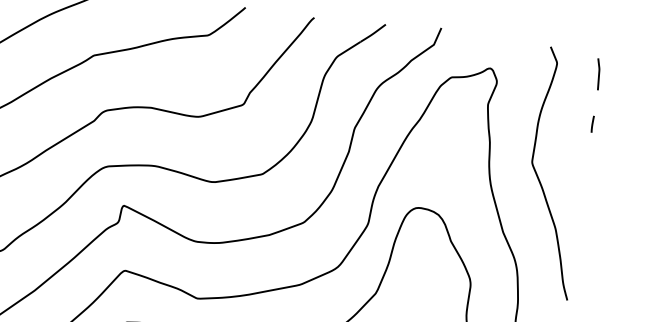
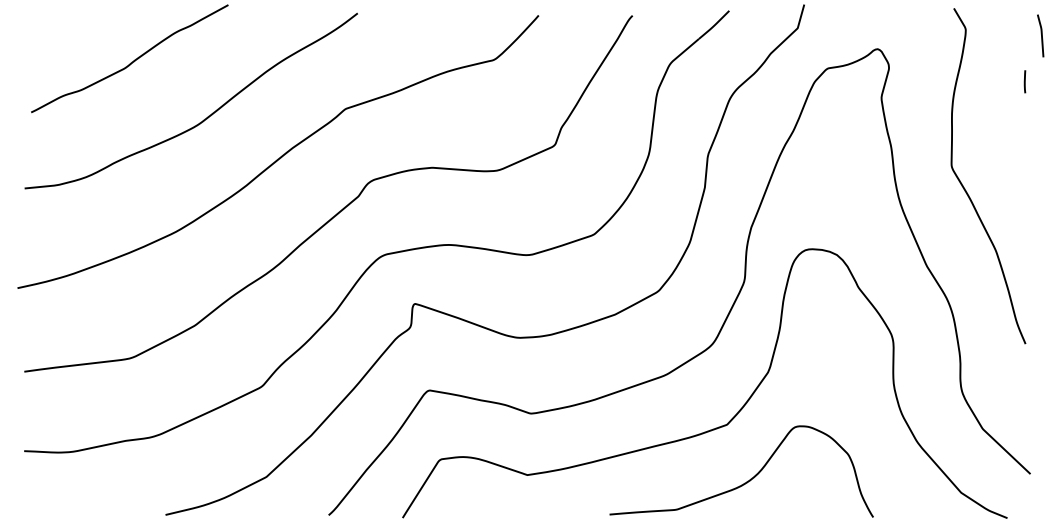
curve: (598, 74) -> (1041, 35), moved
curve: (592, 124) -> (1024, 81), moved

